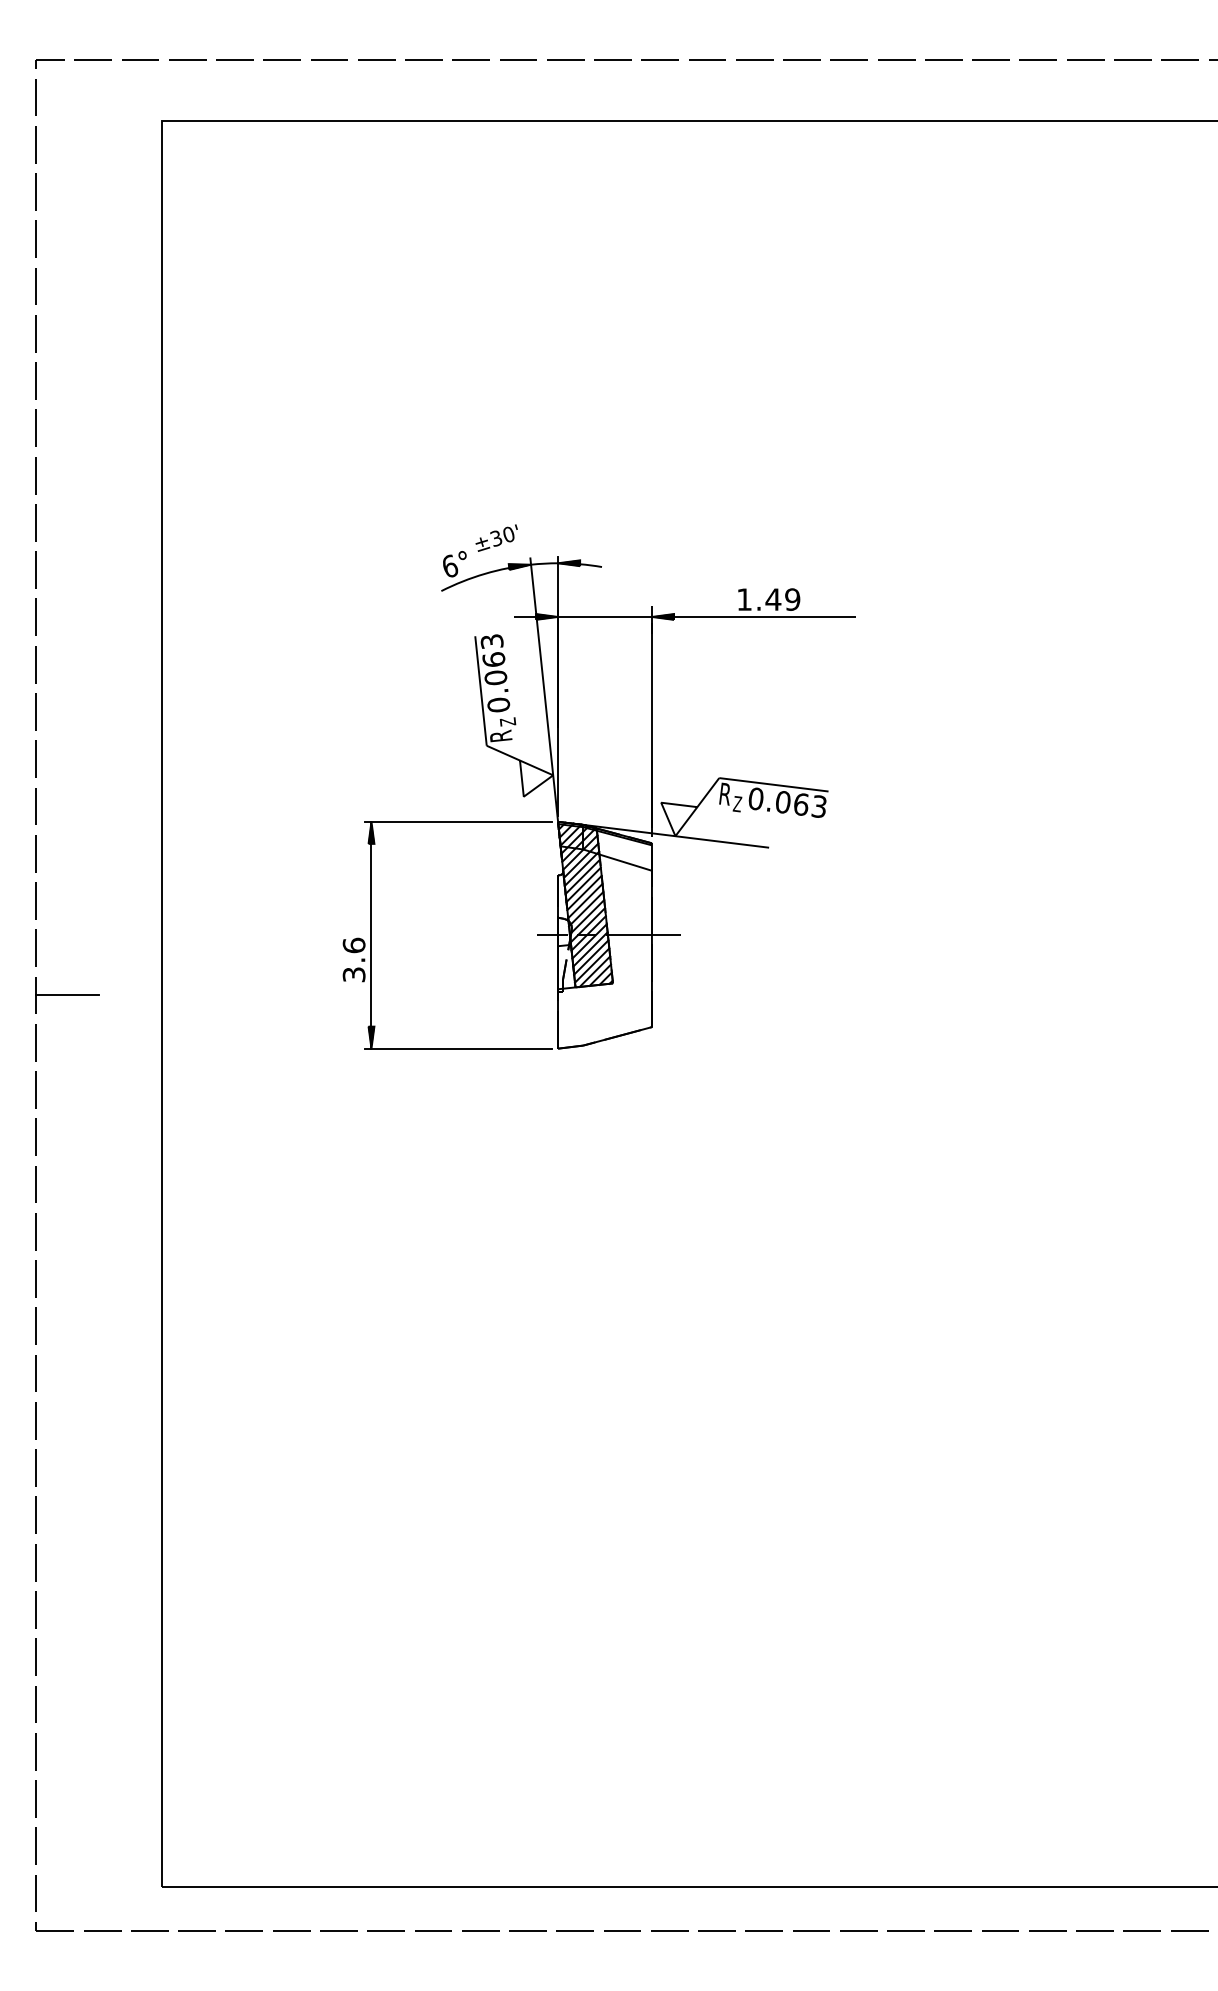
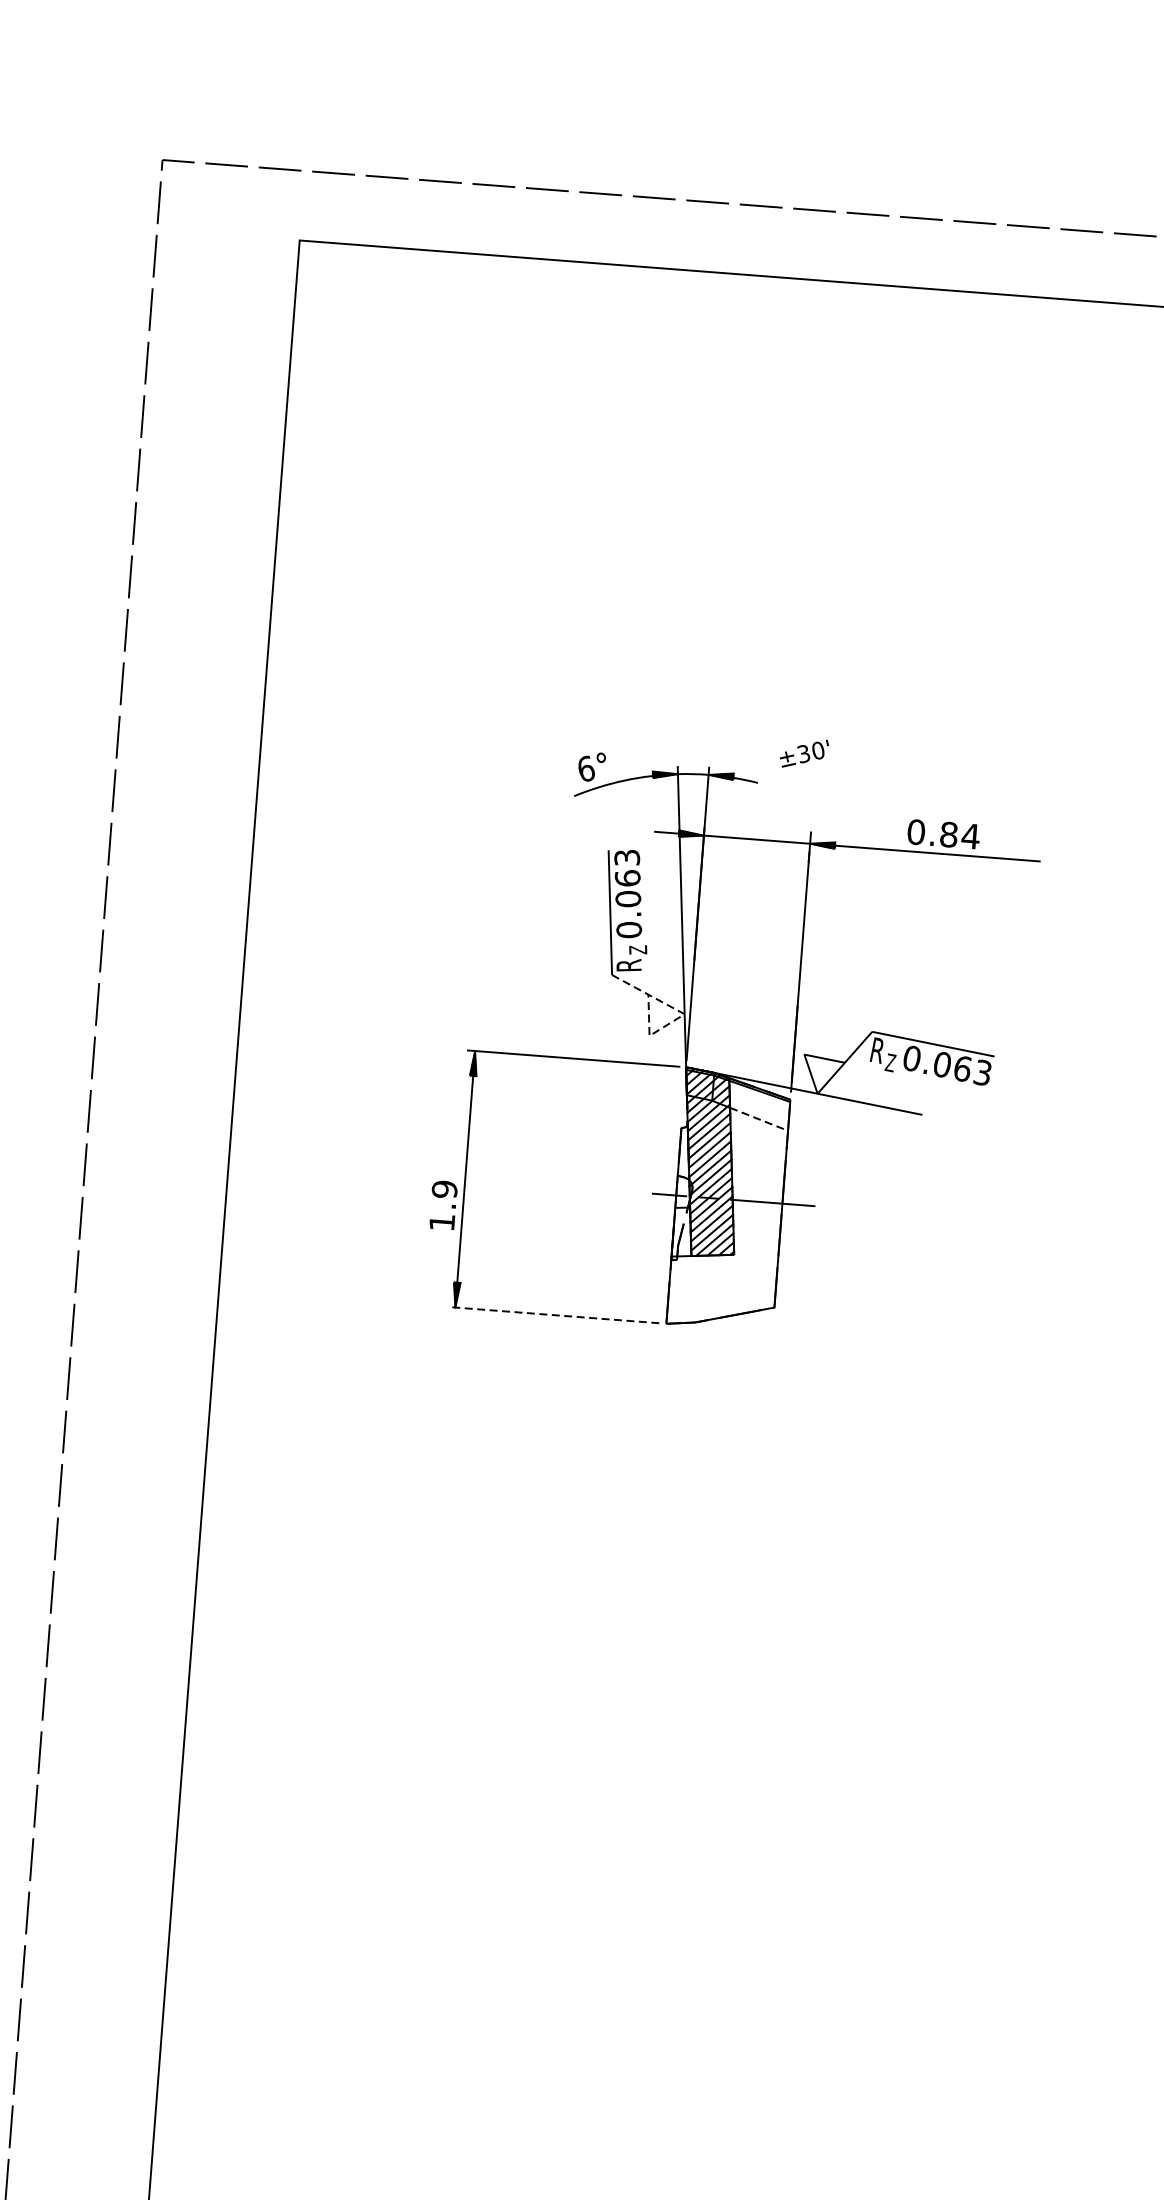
text: (496, 537) -> (804, 752), moved
text: (768, 599) -> (943, 834), 1.49 -> 0.84
line: (552, 775) -> (683, 1014), solid -> dashed
line: (626, 862) -> (759, 1119), solid -> dashed
text: (353, 959) -> (442, 1205), 3.6 -> 1.9
line: (67, 995) -> (116, 1220), removed
line: (457, 1048) -> (552, 1314), solid -> dashed

